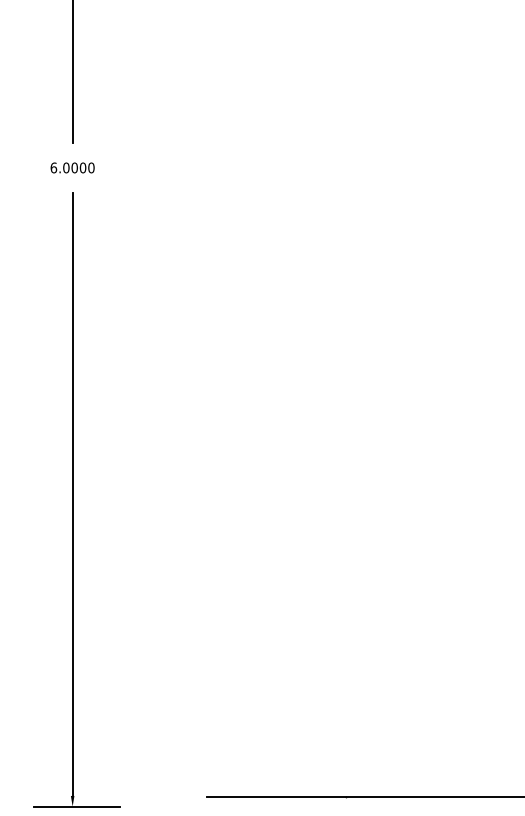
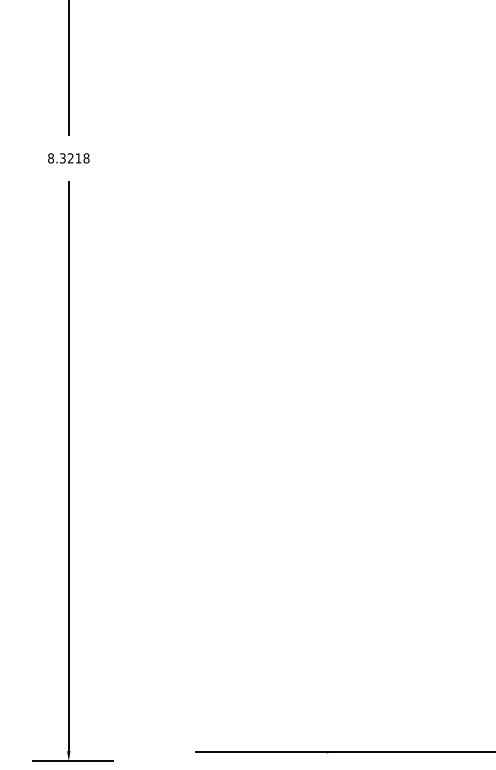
text: (72, 168) -> (68, 158), 6.0000 -> 8.3218

